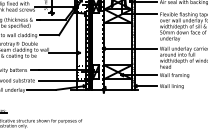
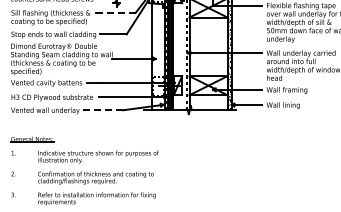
line: (52, 19) -> (117, 12), solid -> dashed
line: (41, 90) -> (102, 110), solid -> dashed

